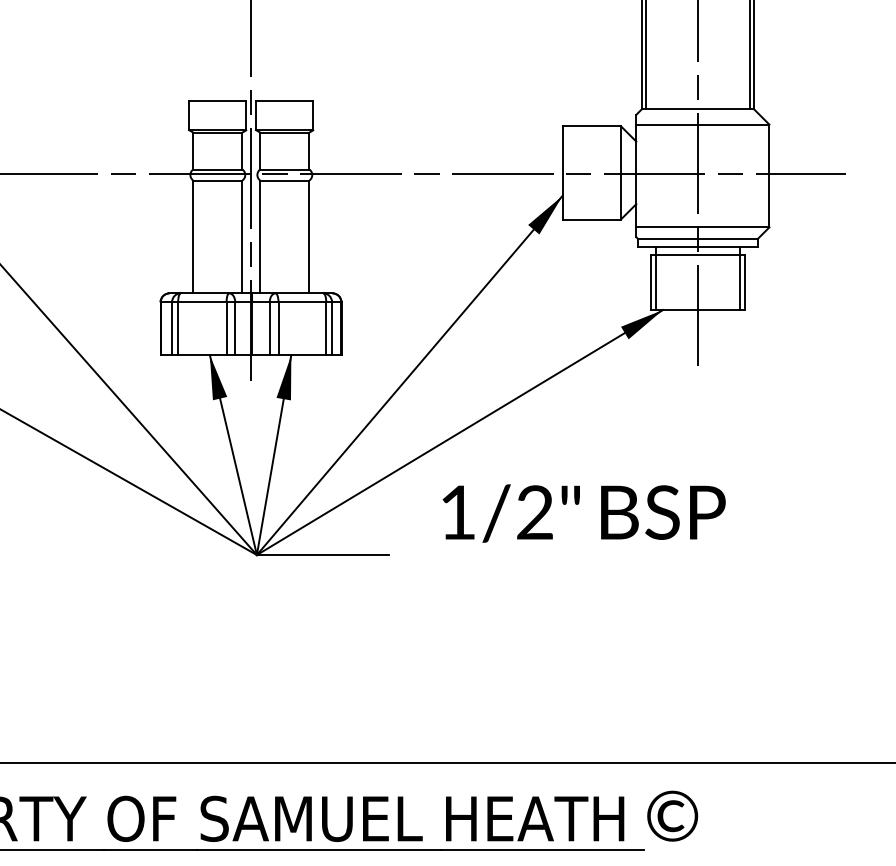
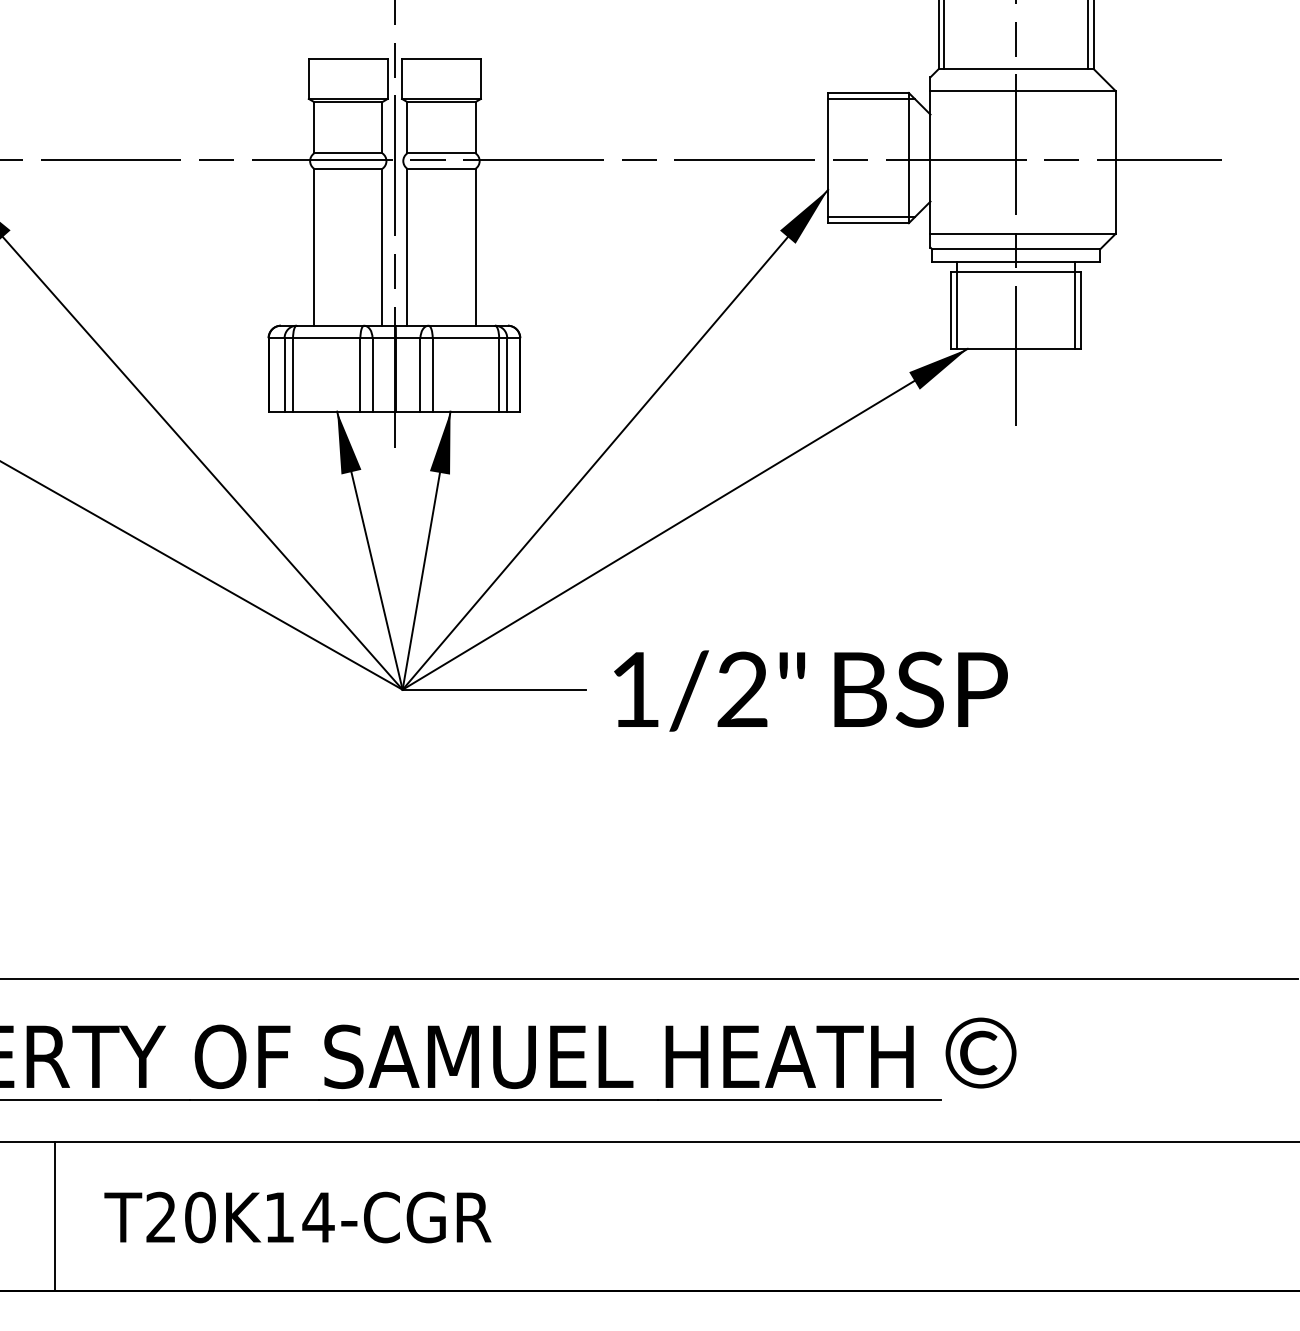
line: (593, 130) -> (871, 99), added
line: (593, 214) -> (871, 216), added
text: (583, 513) -> (810, 690), moved

